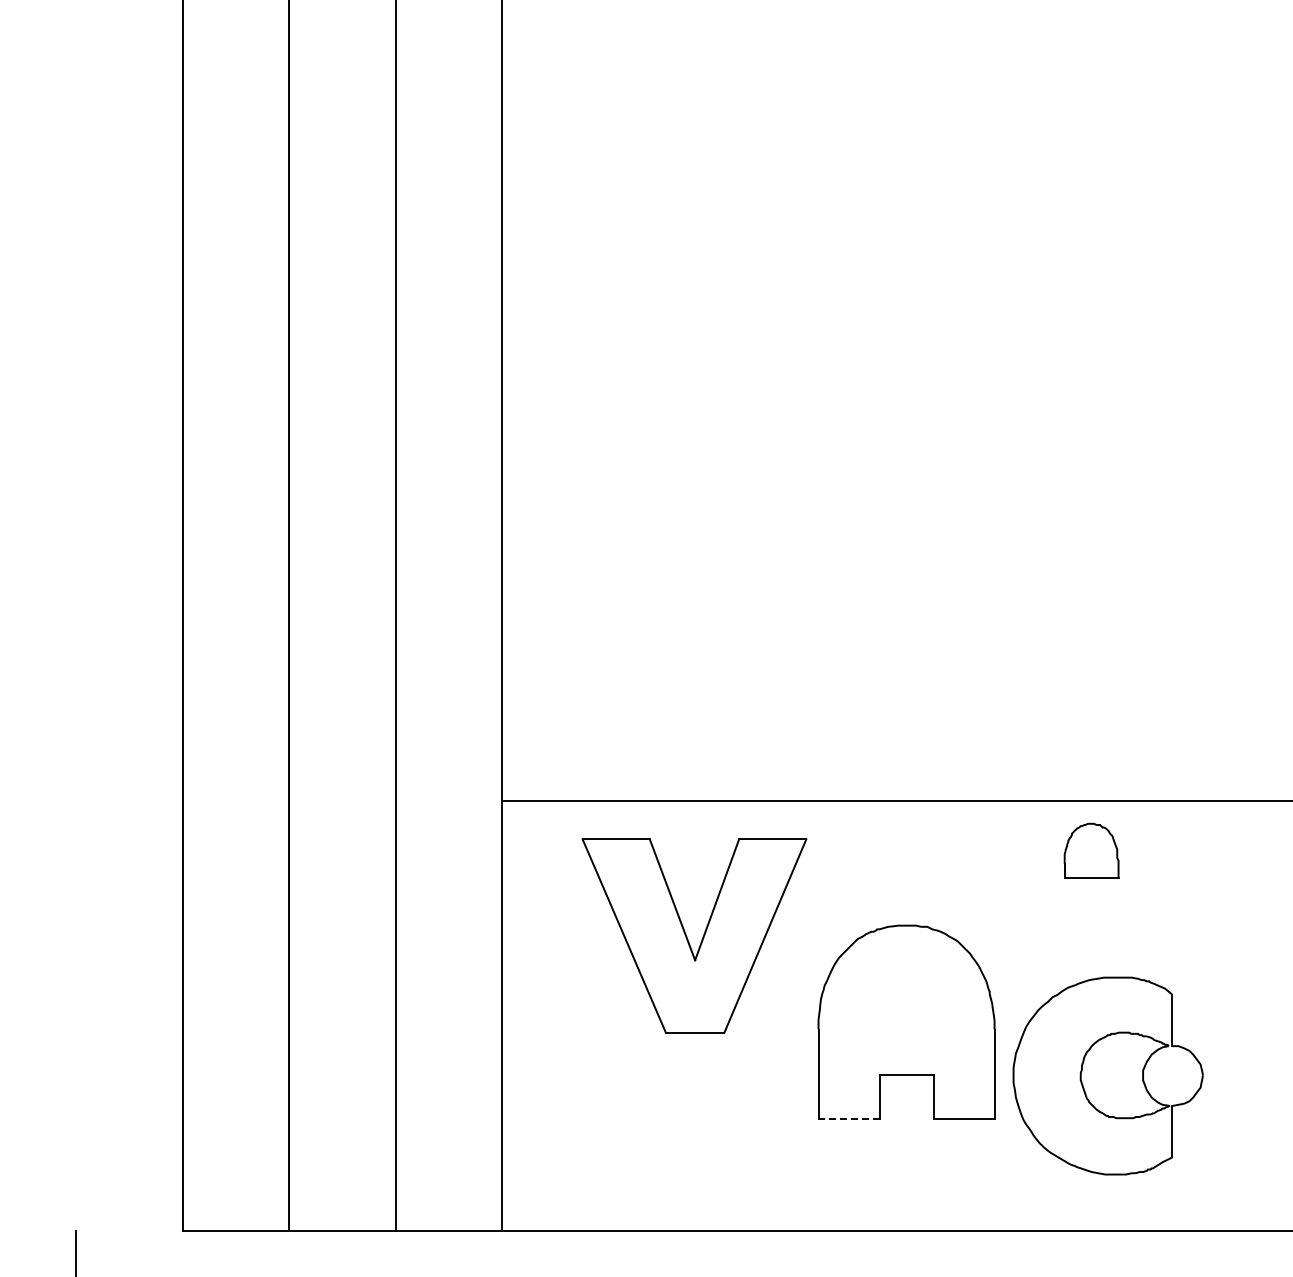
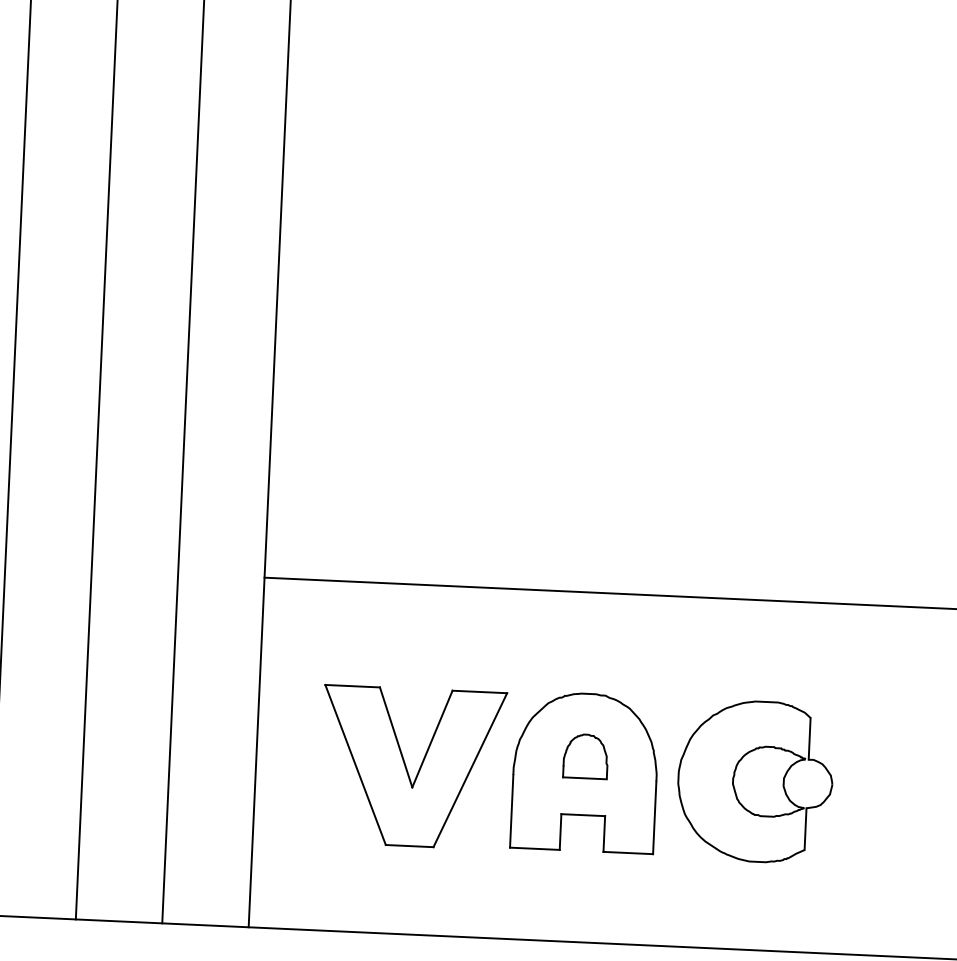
part: (1091, 850) -> (585, 756), moved
part: (687, 936) -> (407, 767), moved
part: (1107, 1075) -> (754, 781), moved
line: (849, 1118) -> (535, 848), dashed -> solid

